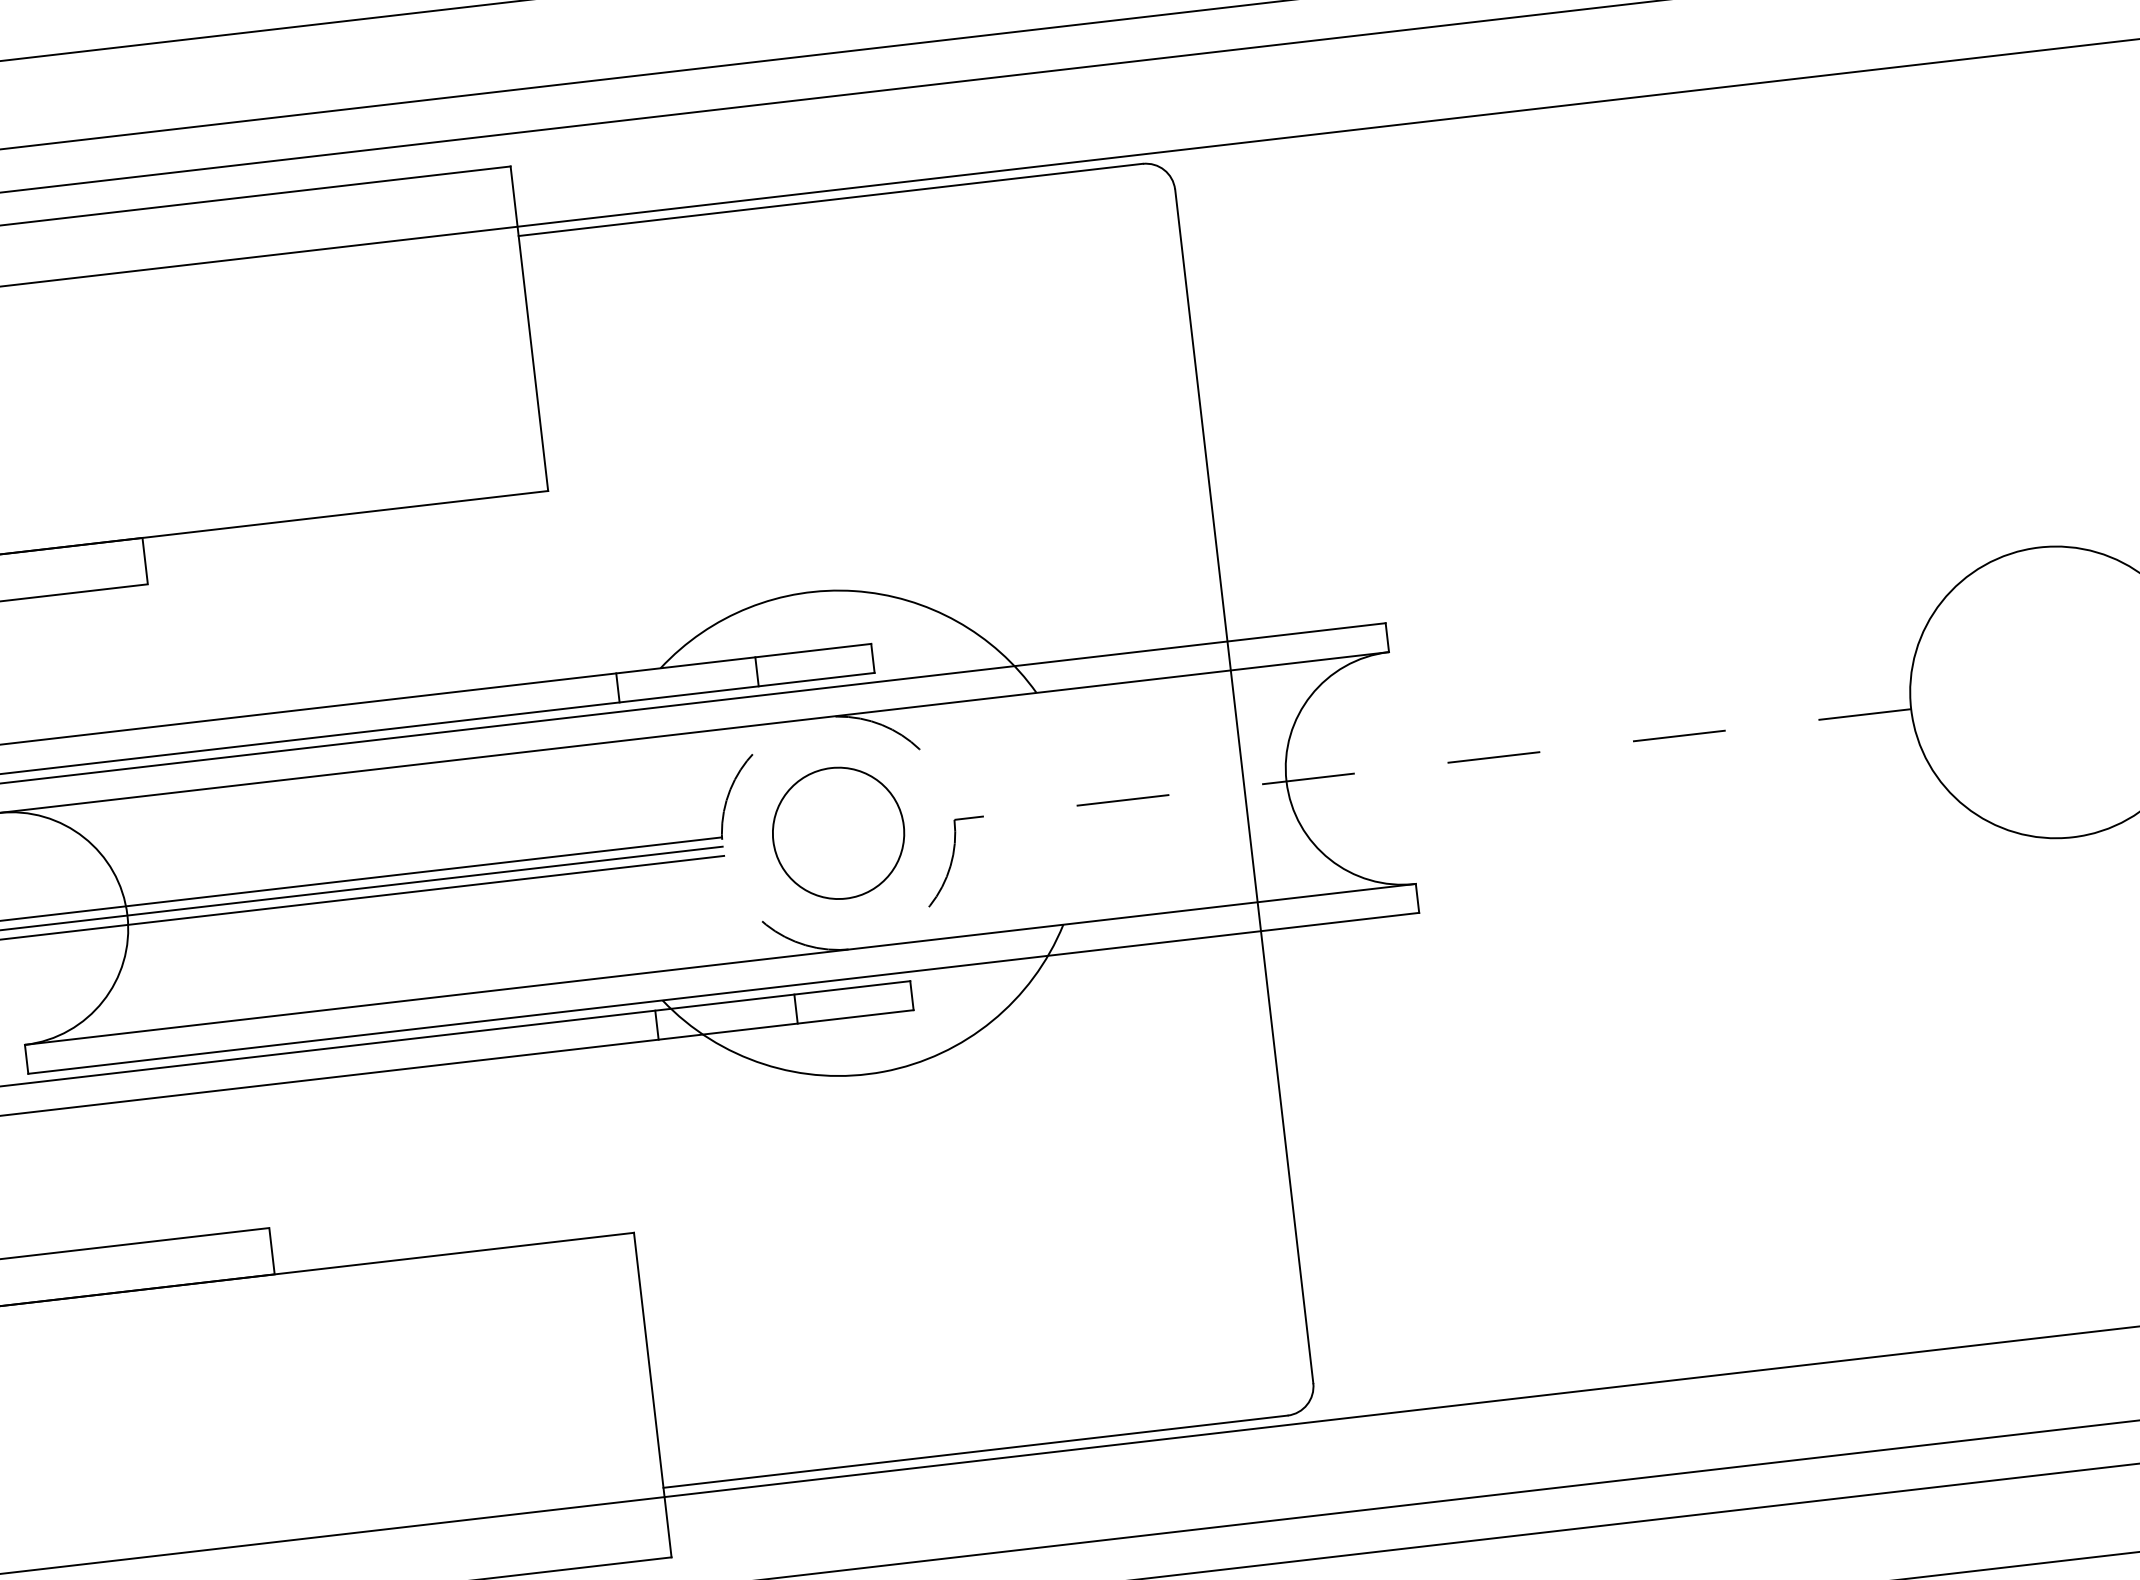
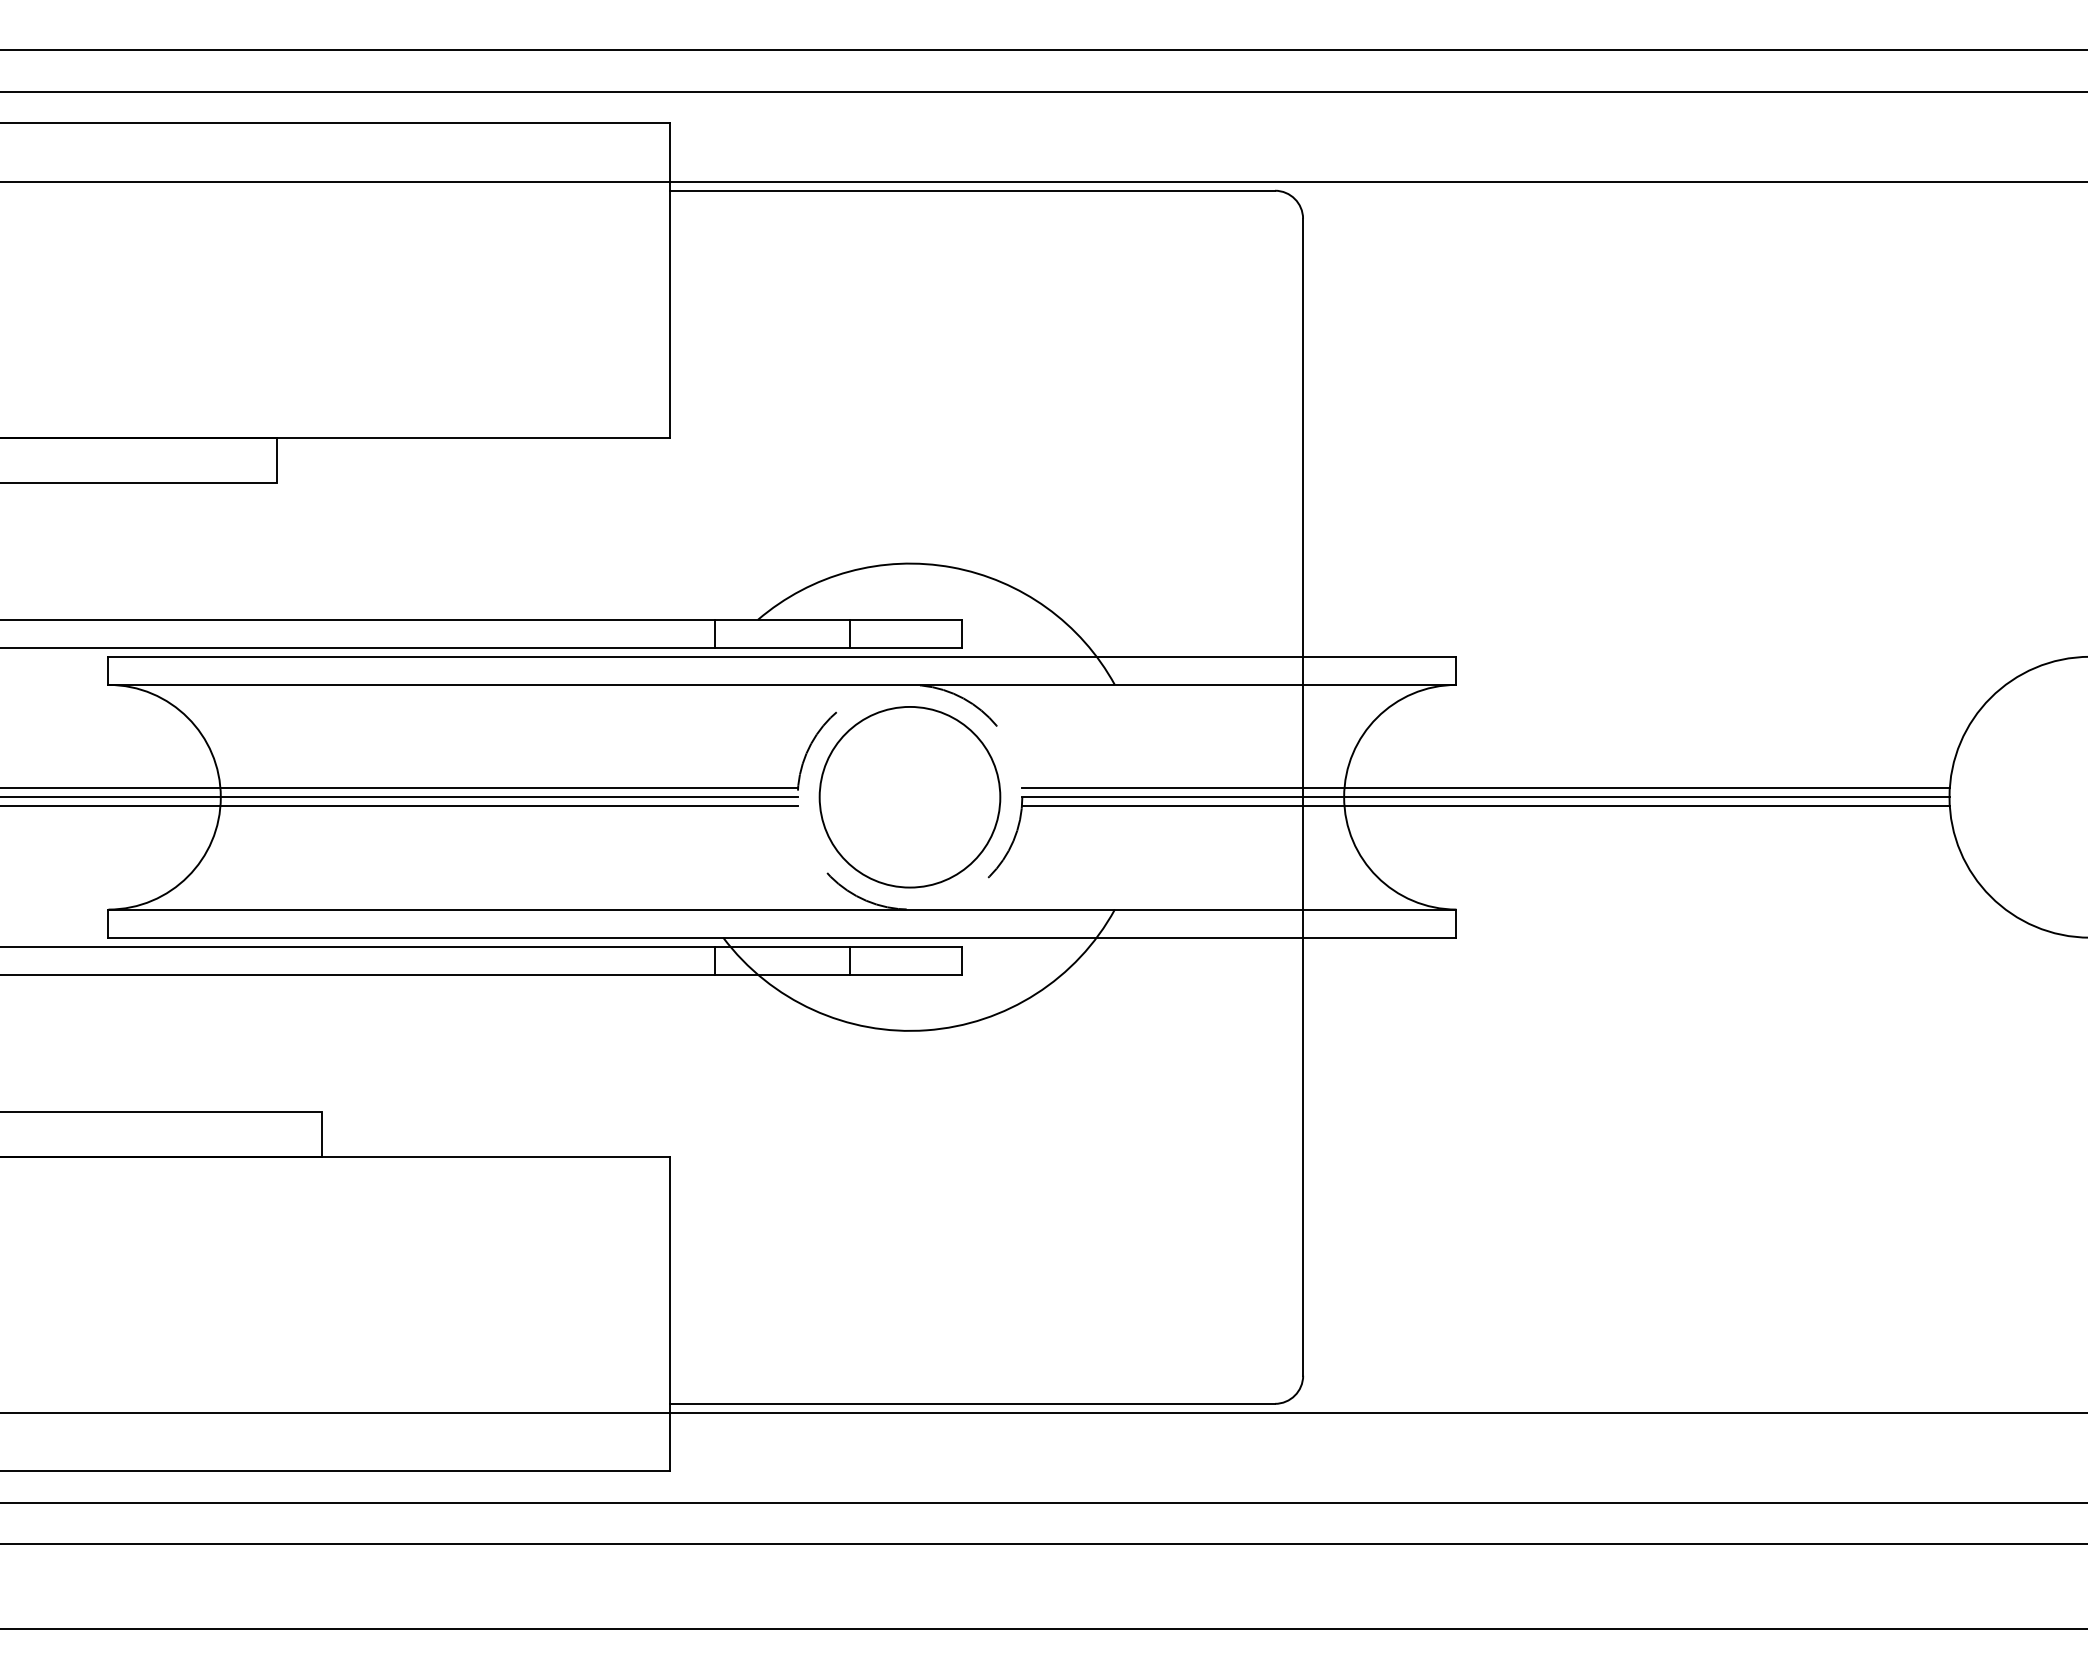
line: (1431, 755) -> (1485, 788), added
line: (1432, 764) -> (1485, 797), dashed -> solid
line: (1433, 774) -> (1485, 806), added
circle: (838, 833) -> (909, 797), size x1.43

